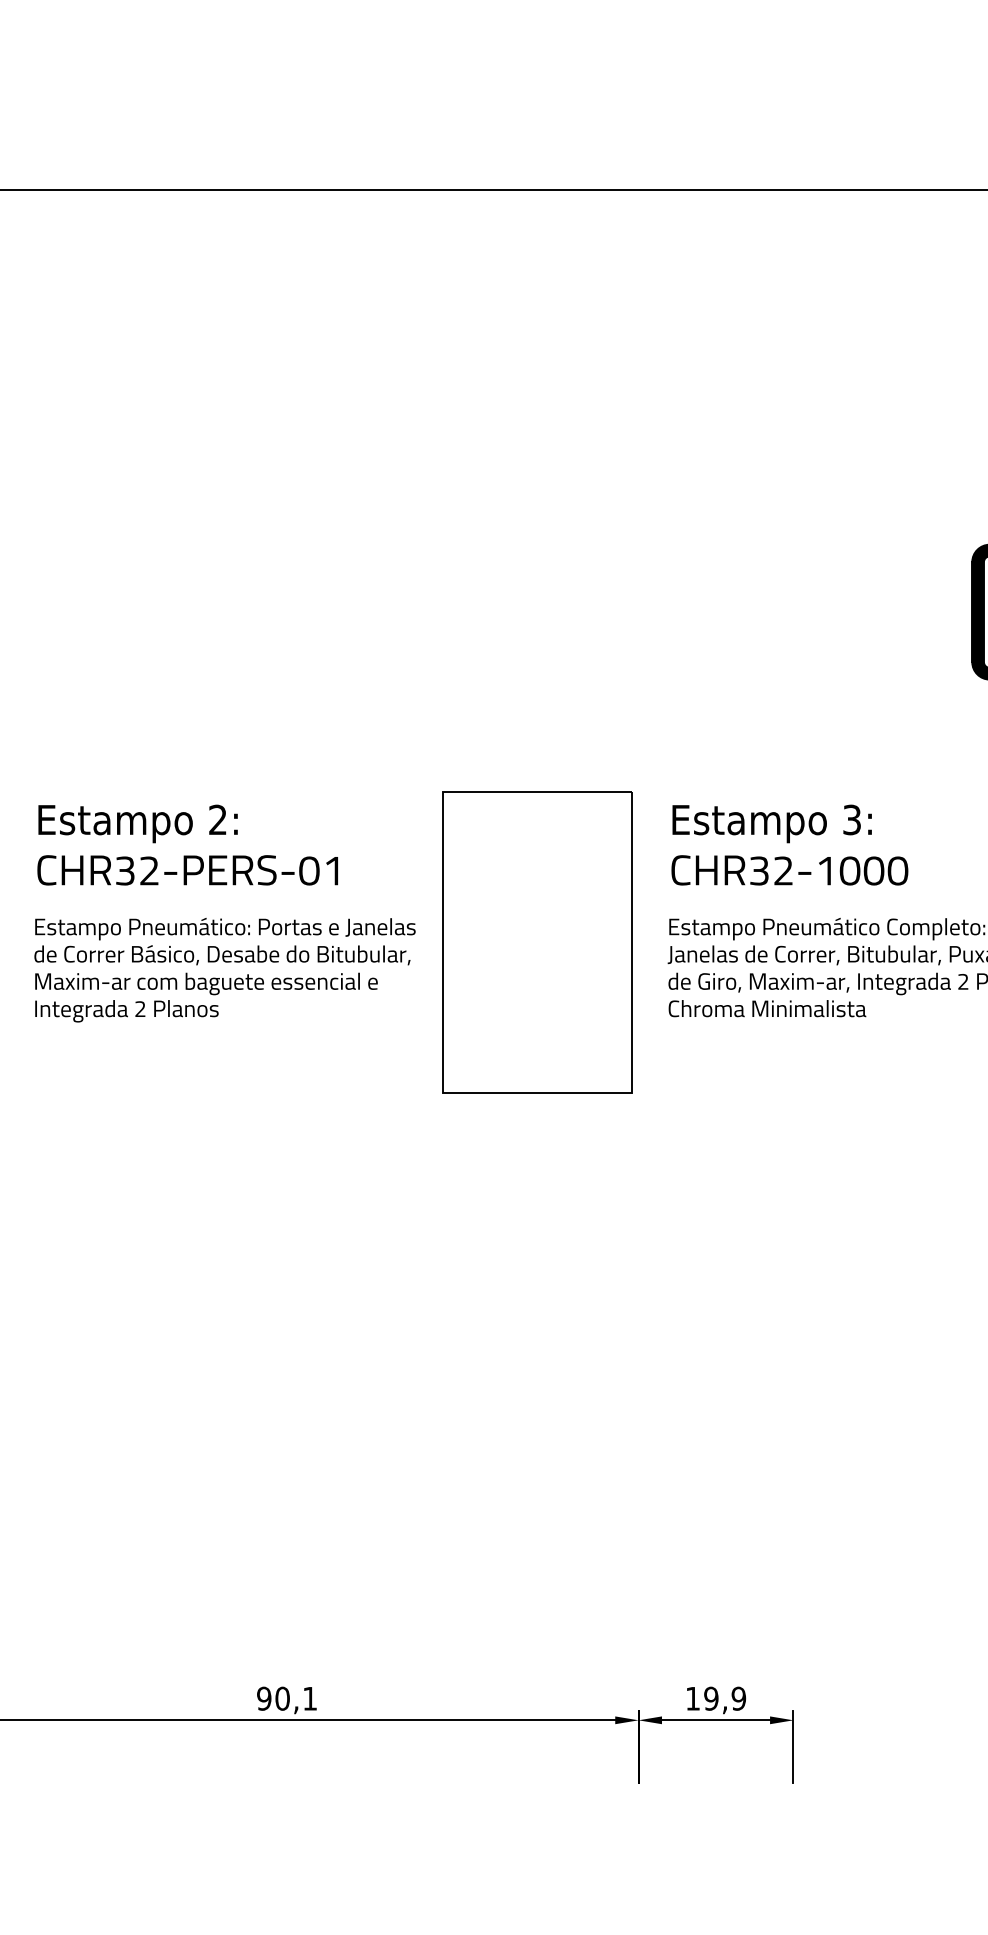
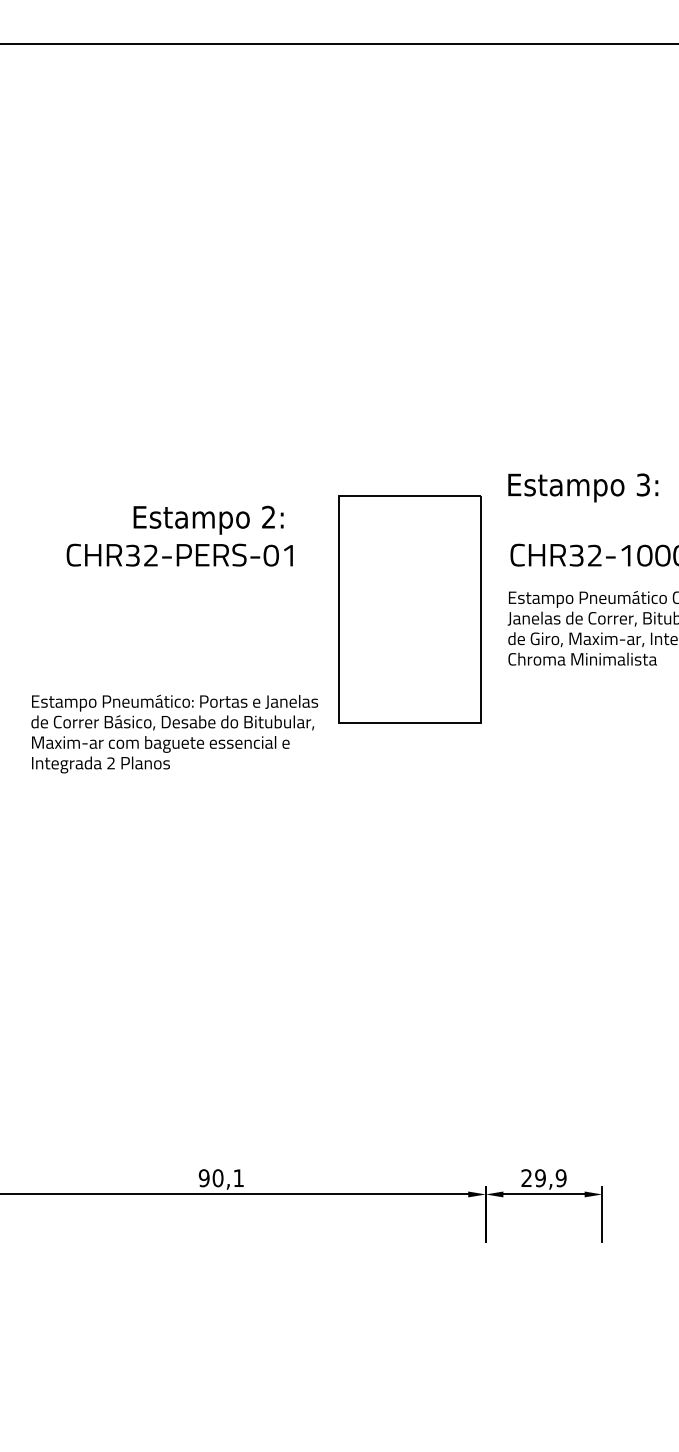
text: (137, 823) -> (208, 519), moved
text: (771, 823) -> (582, 487), moved
text: (187, 870) -> (179, 555), moved
text: (224, 970) -> (174, 734), moved
text: (692, 1698) -> (526, 1178), 19,9 -> 29,9

